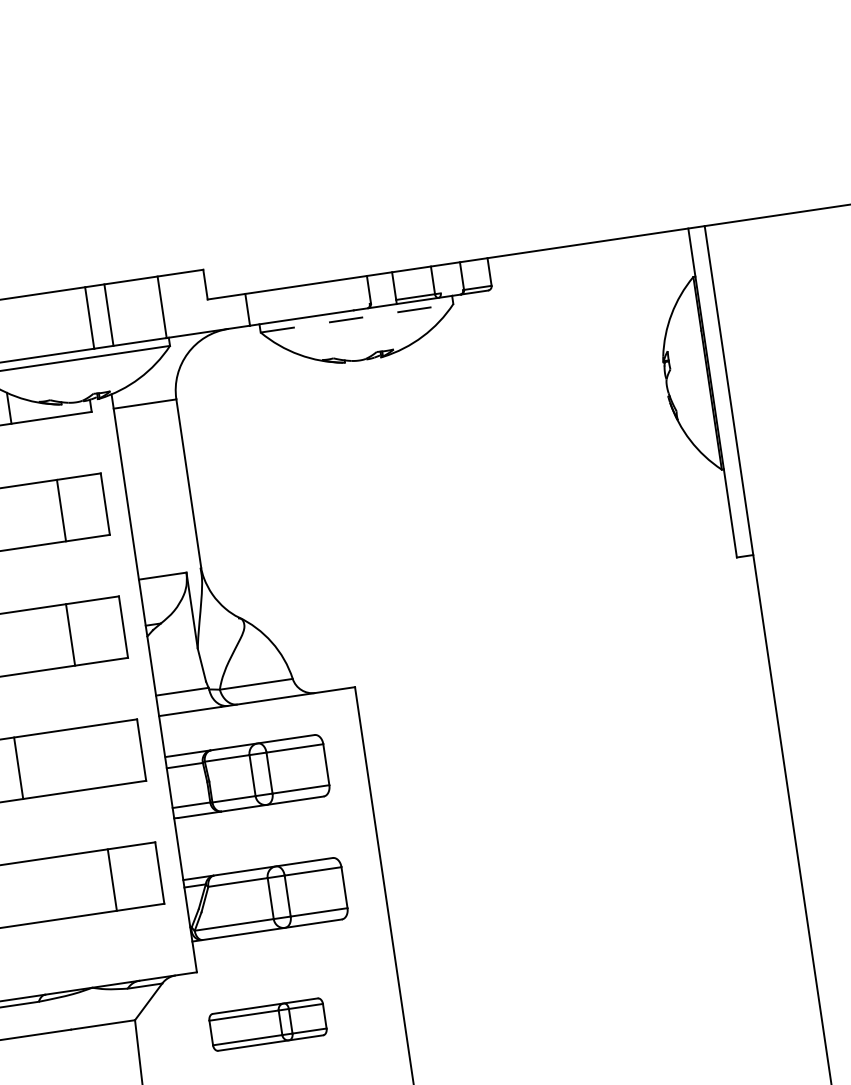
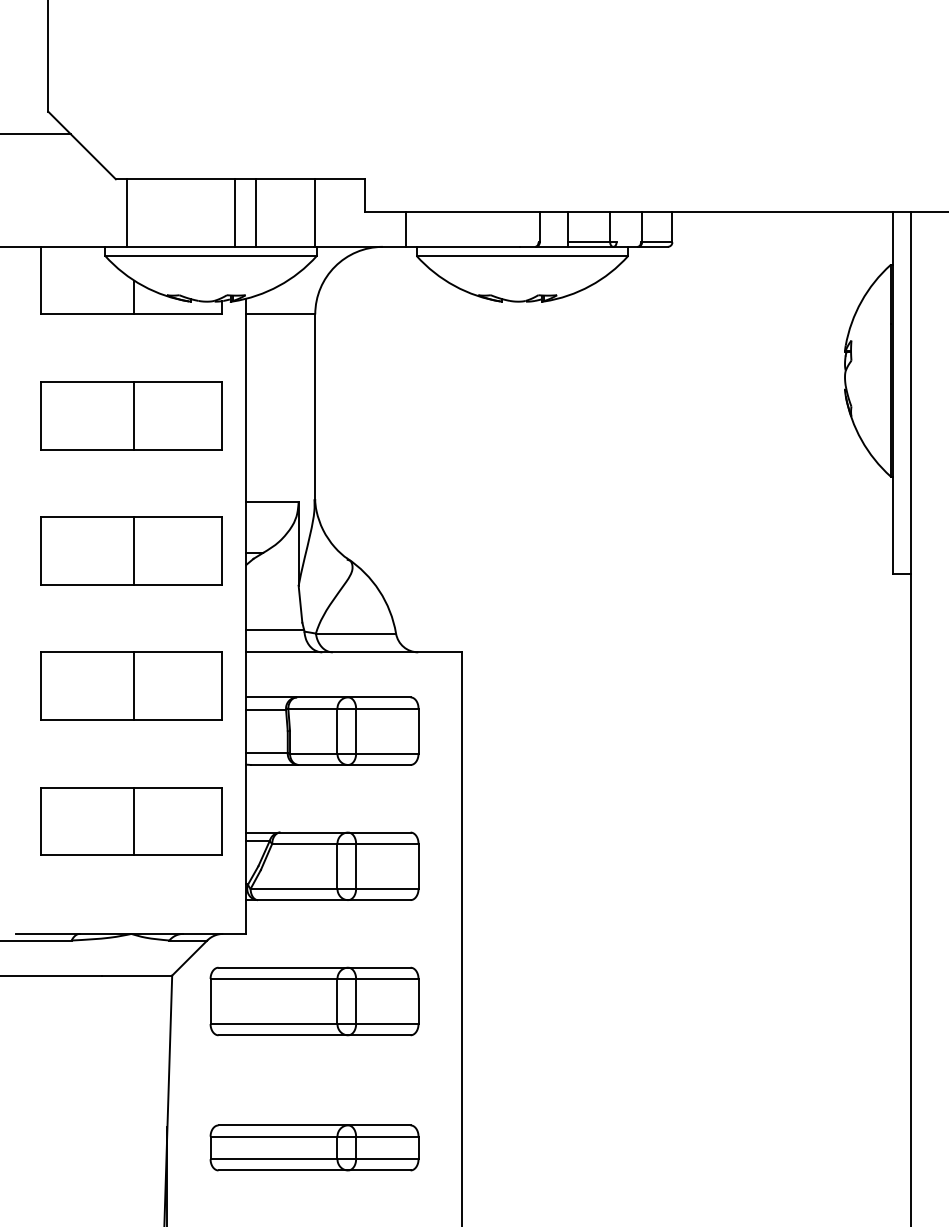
line: (357, 317) -> (522, 255), dashed -> solid
line: (61, 510) -> (134, 415), moved
line: (70, 634) -> (134, 550), moved
line: (19, 767) -> (134, 685), moved
line: (112, 880) -> (134, 821), moved
part: (267, 1024) -> (314, 1001), size x1.67

